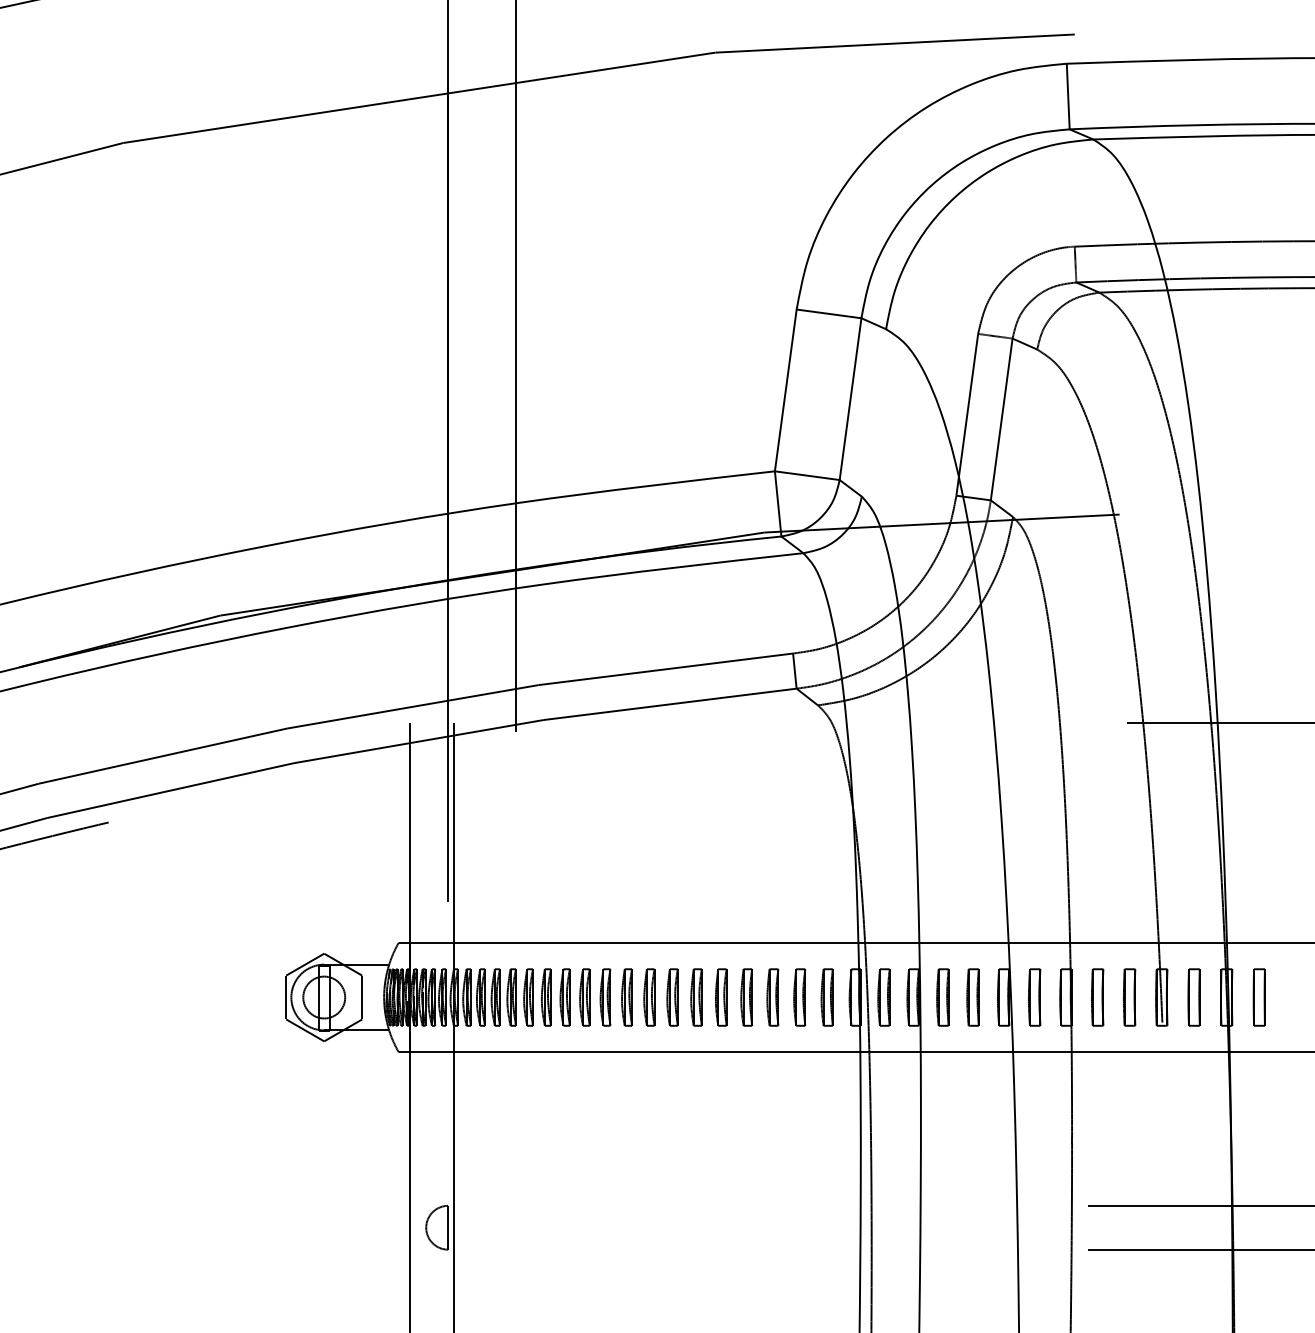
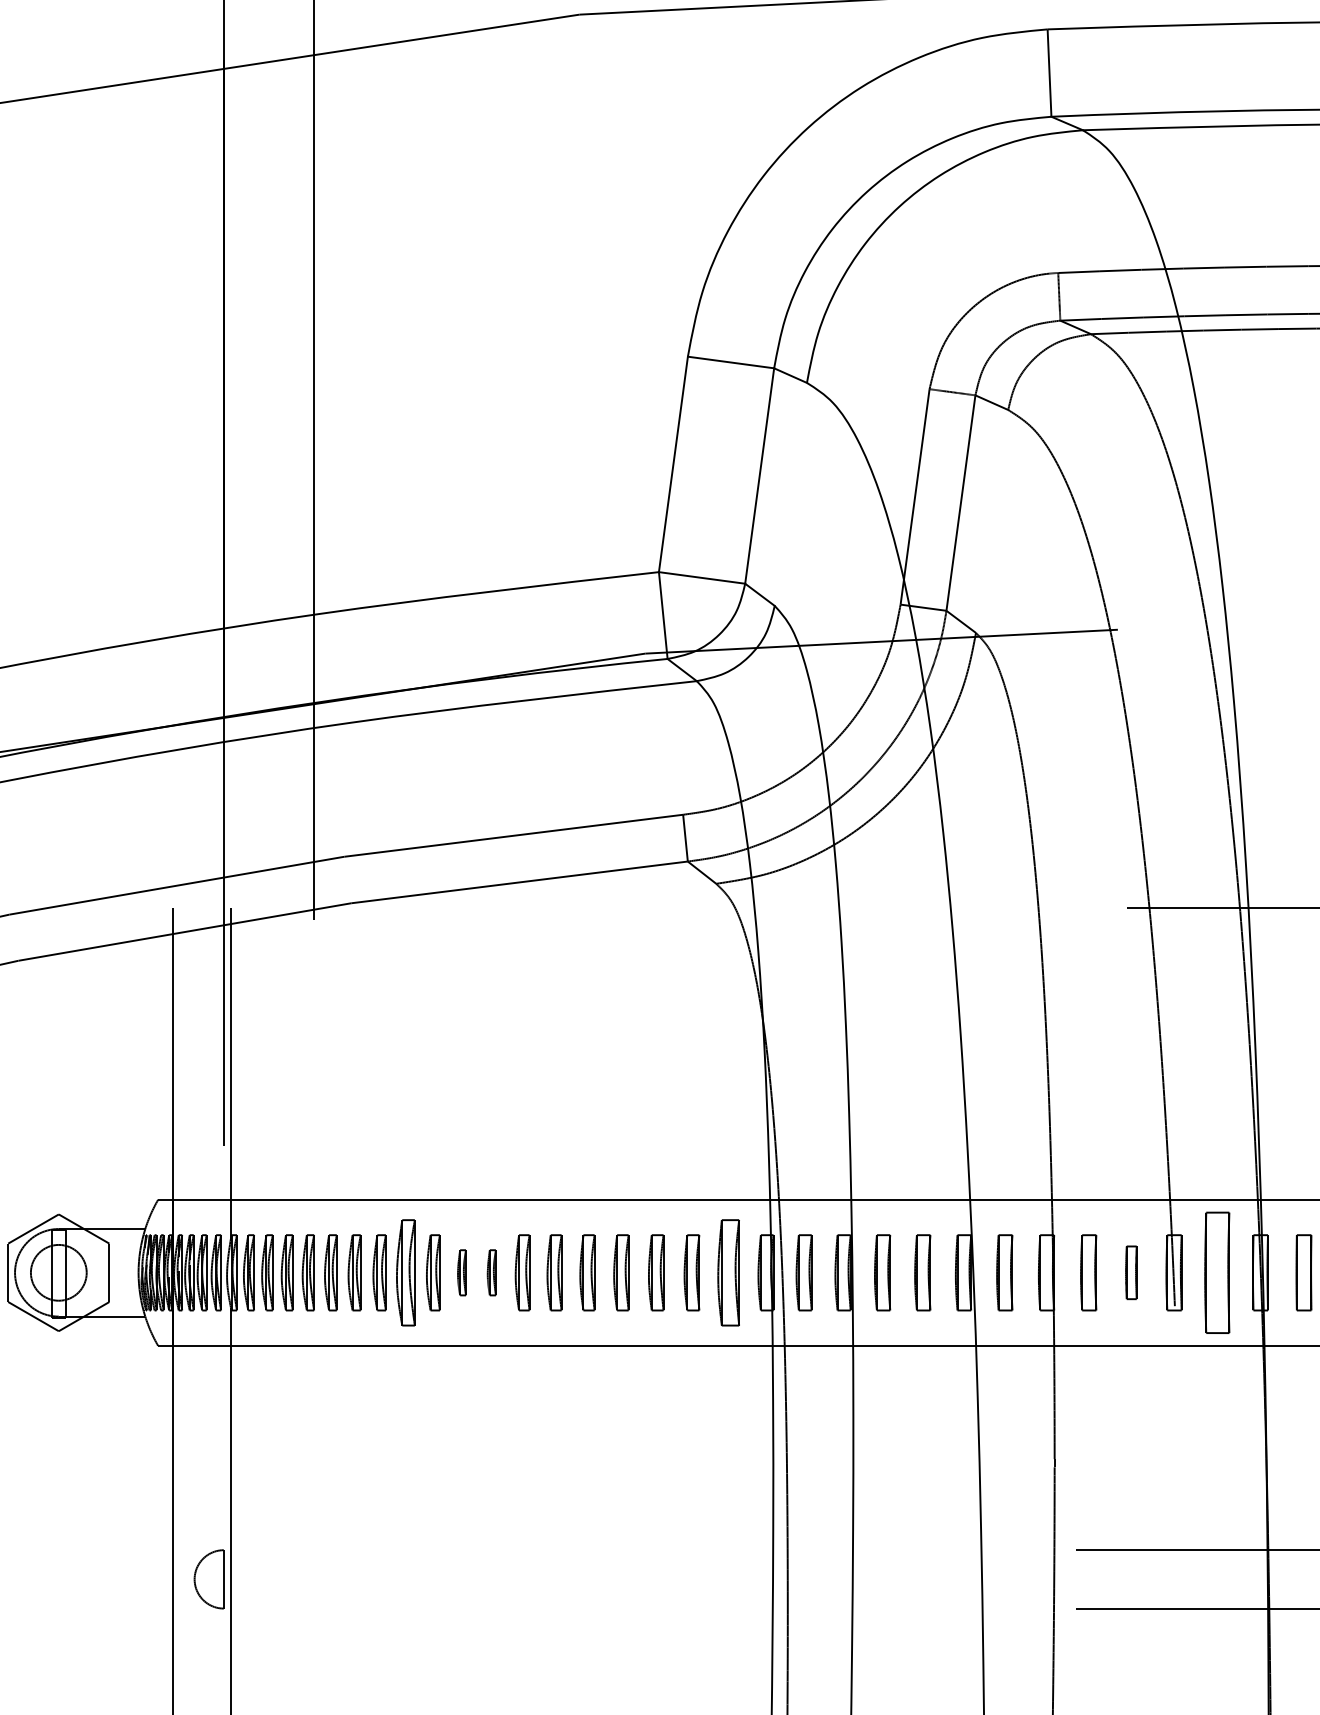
part: (584, 997) -> (405, 1272), size x1.4
part: (626, 997) -> (461, 1272), size x0.6
part: (649, 997) -> (491, 1272), size x0.6
part: (826, 997) -> (727, 1272), size x1.4
part: (1129, 997) -> (1131, 1272), size x0.7
part: (1193, 997) -> (1216, 1272), size x1.6

